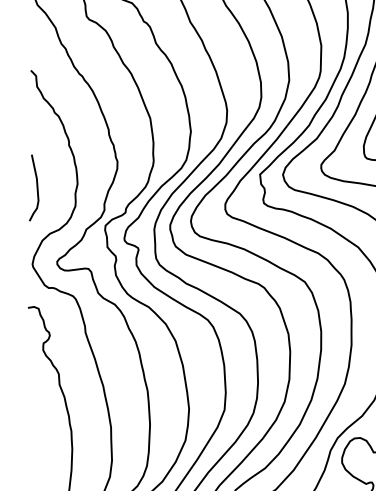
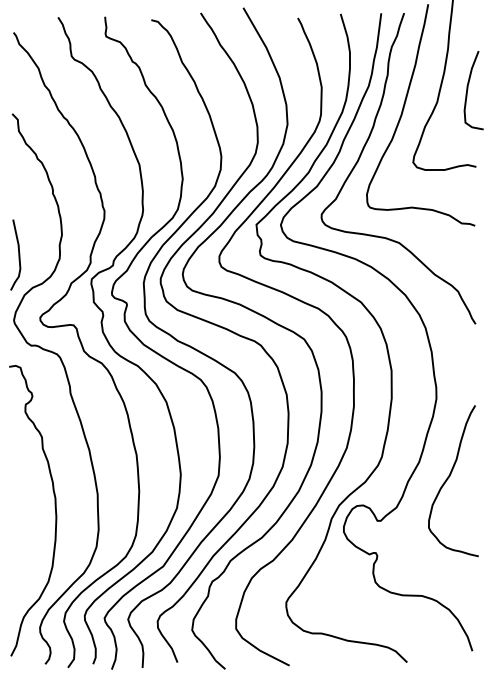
curve: (36, 187) -> (18, 254), moved

